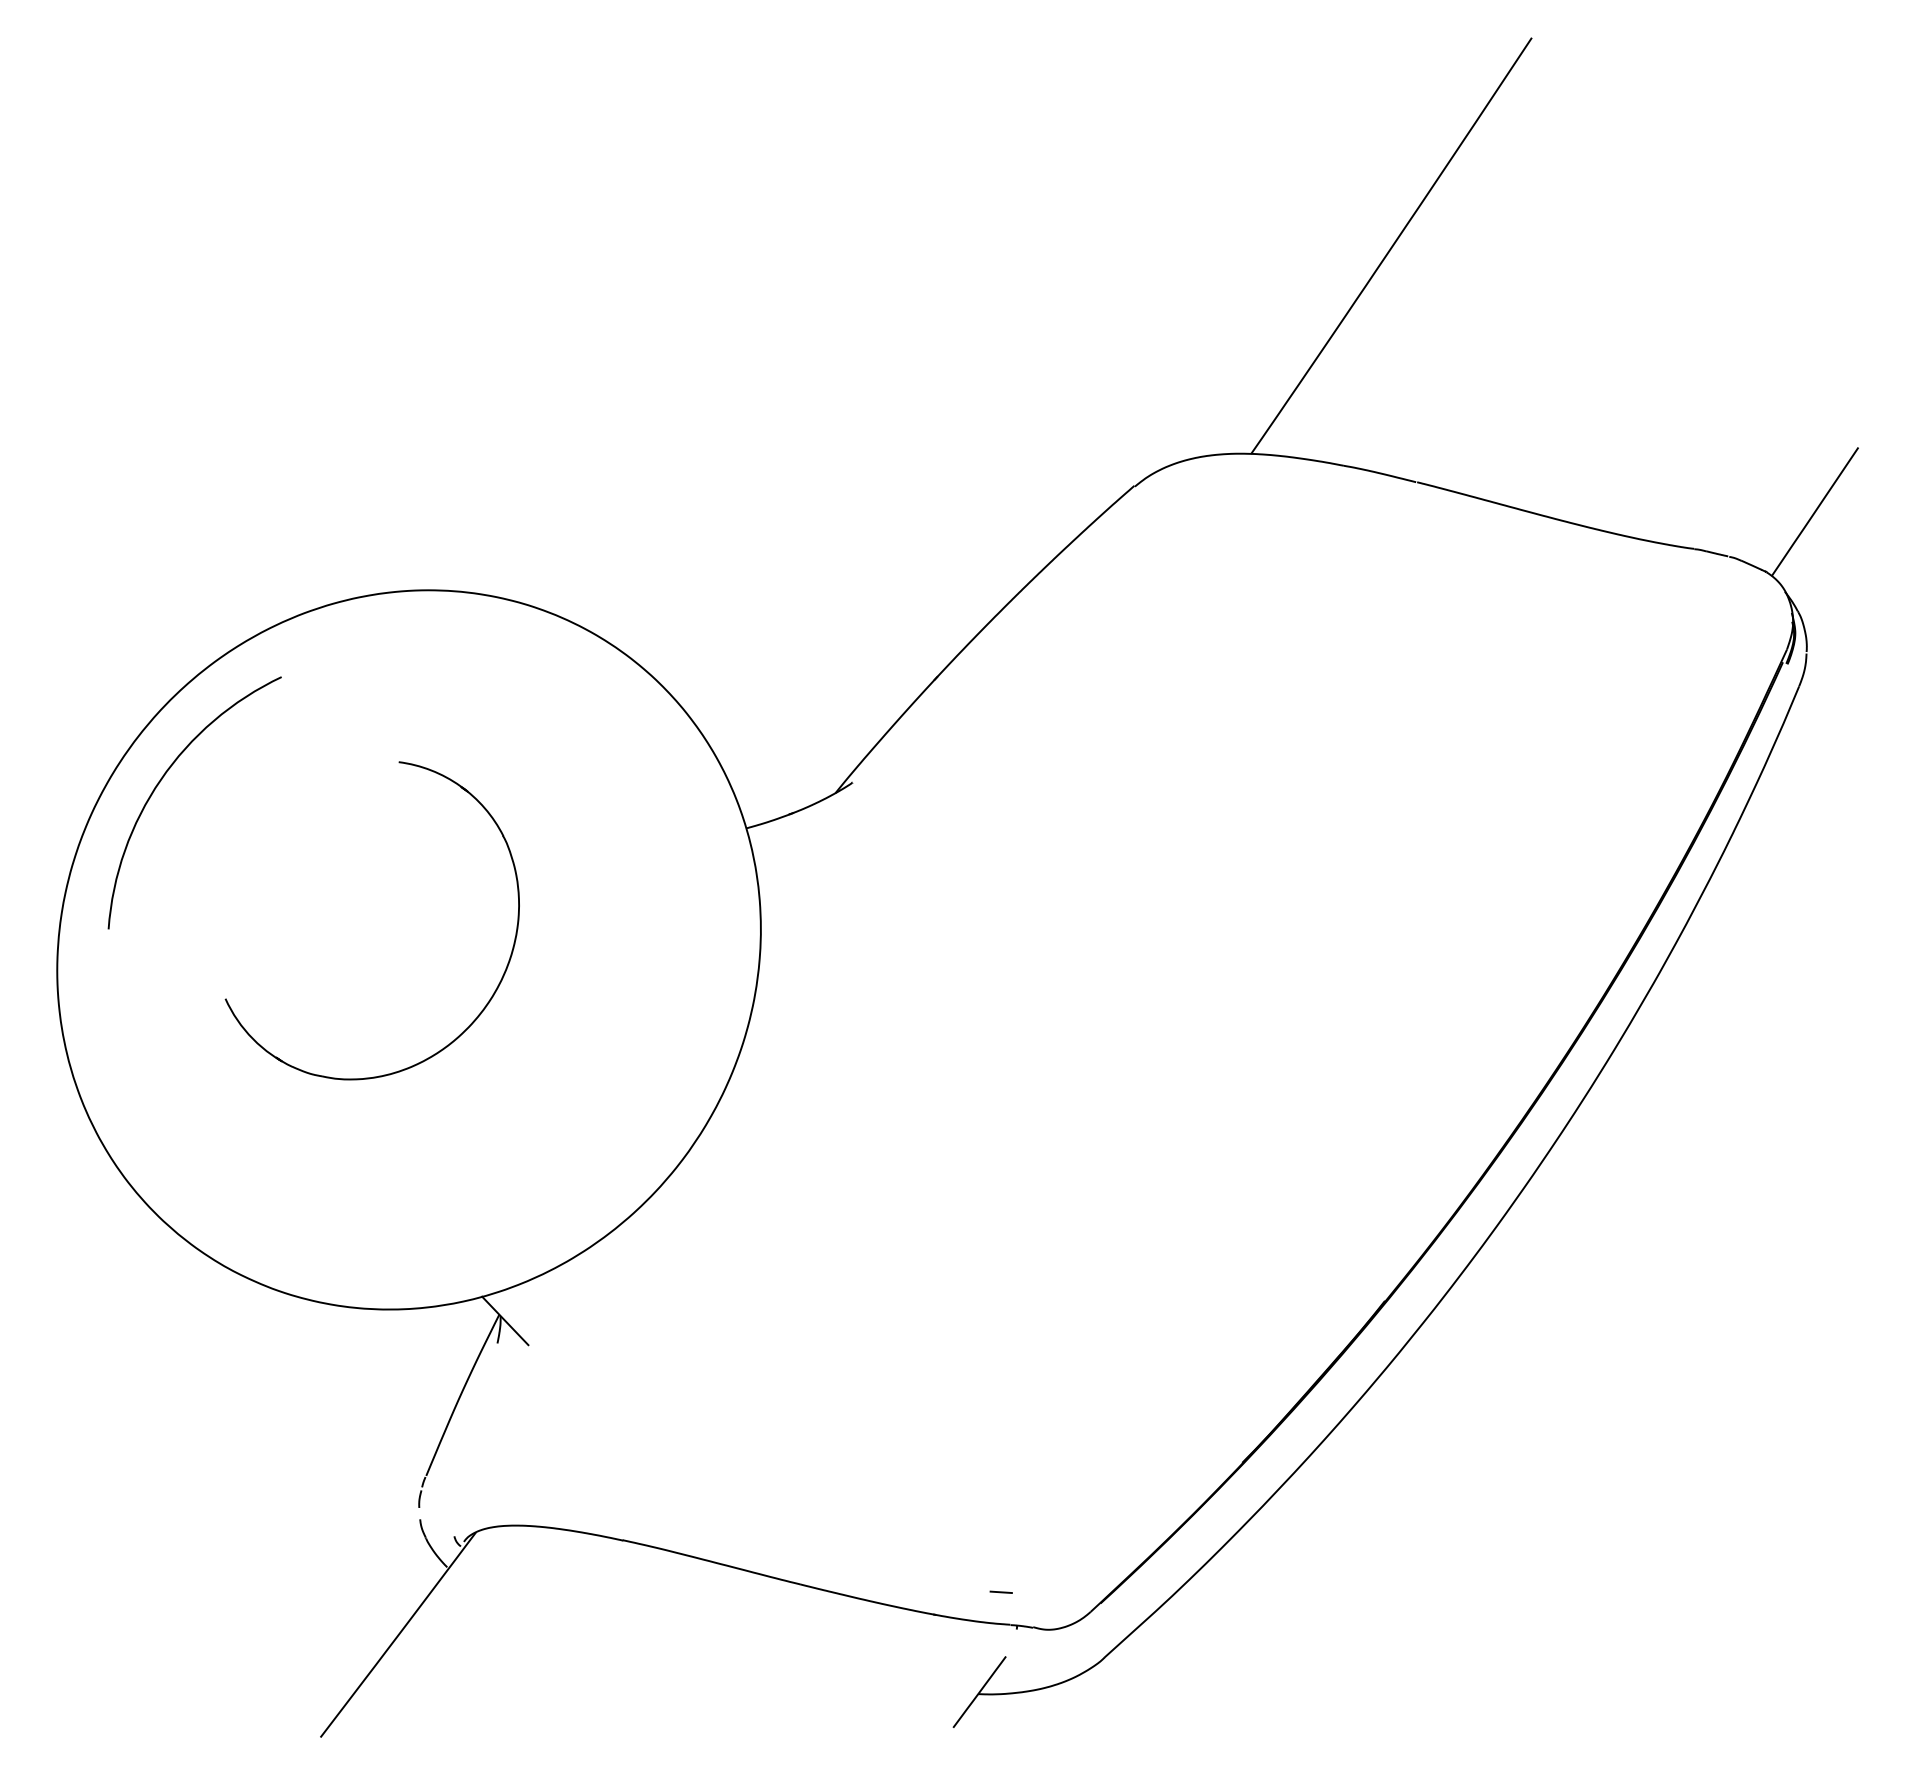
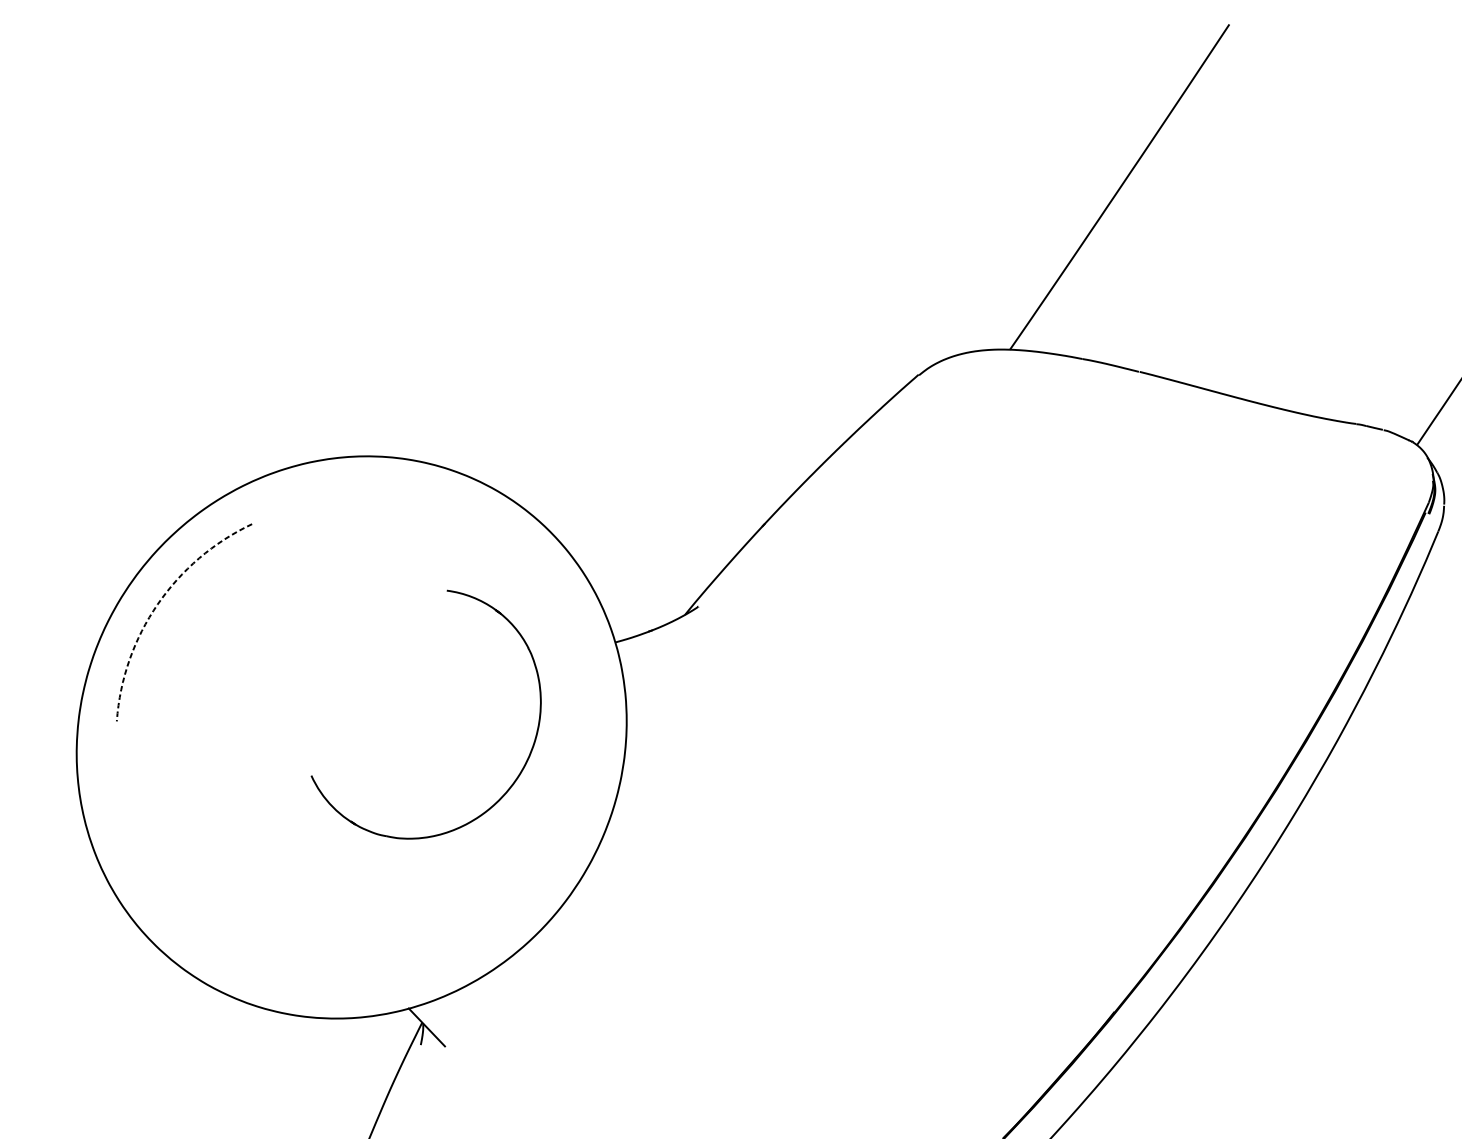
arc: (160, 779) -> (157, 604), solid -> dashed
part: (493, 992) -> (520, 770), moved

